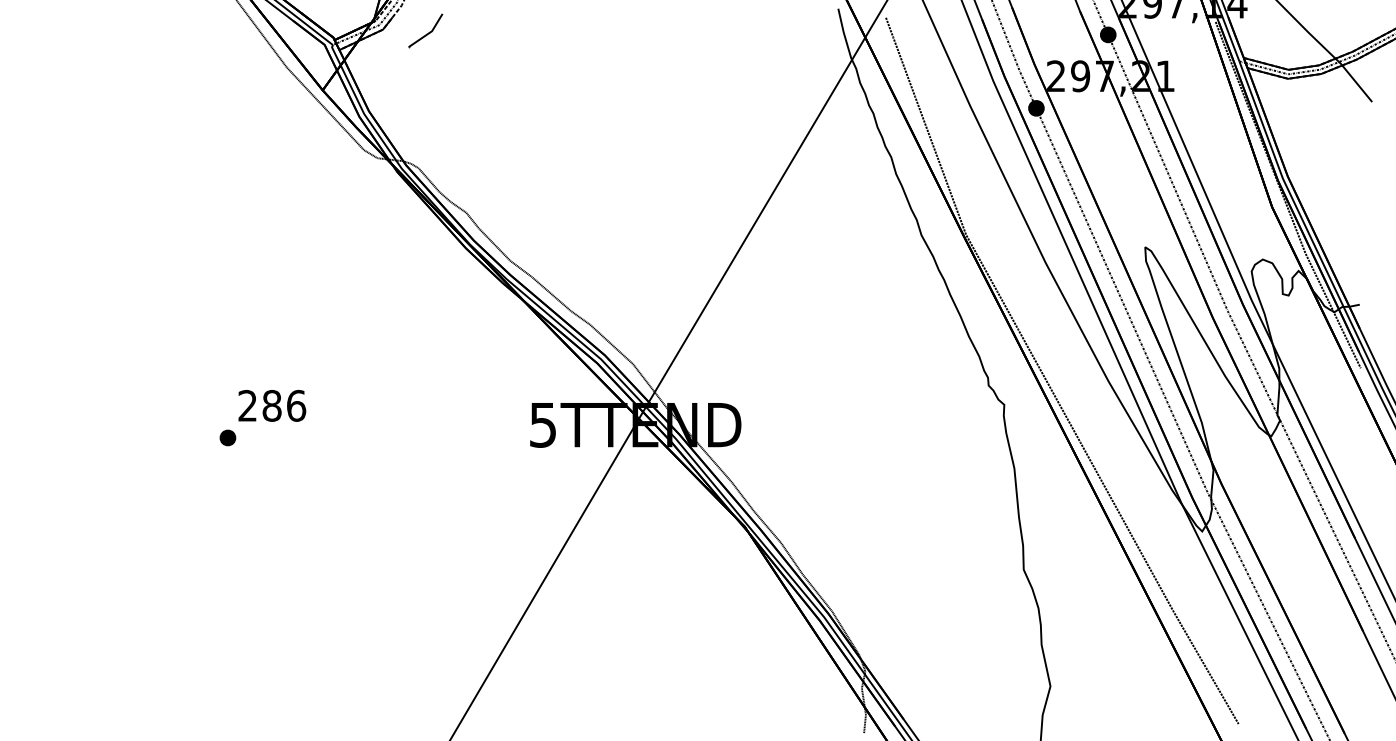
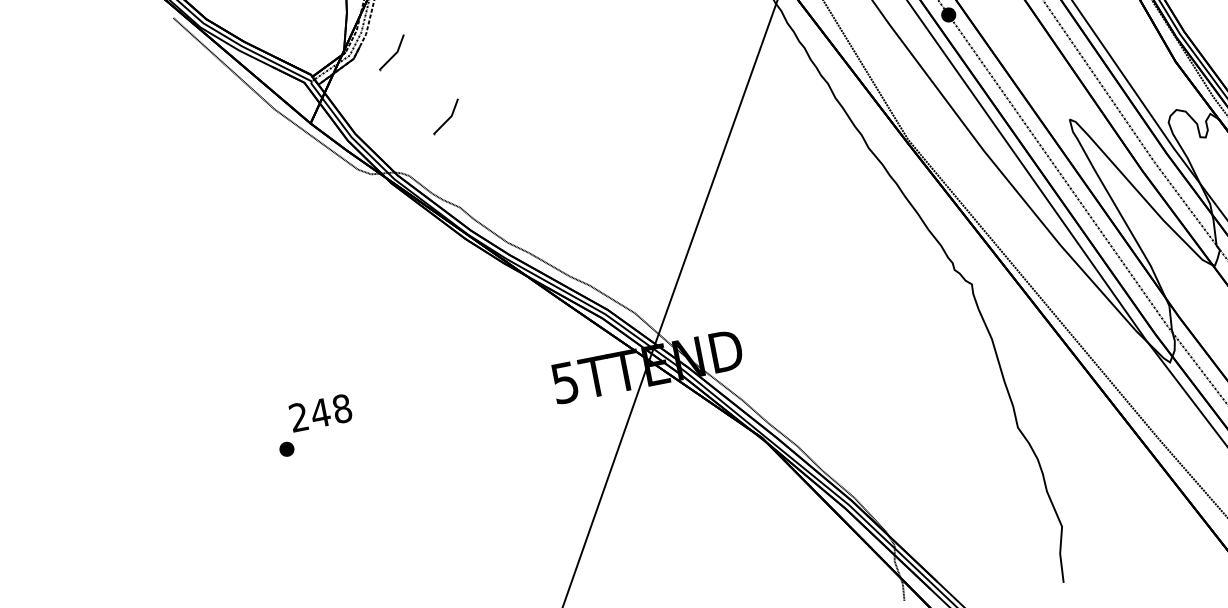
part: (470, 111) -> (445, 116), added
text: (284, 405) -> (331, 410), 286 -> 248

